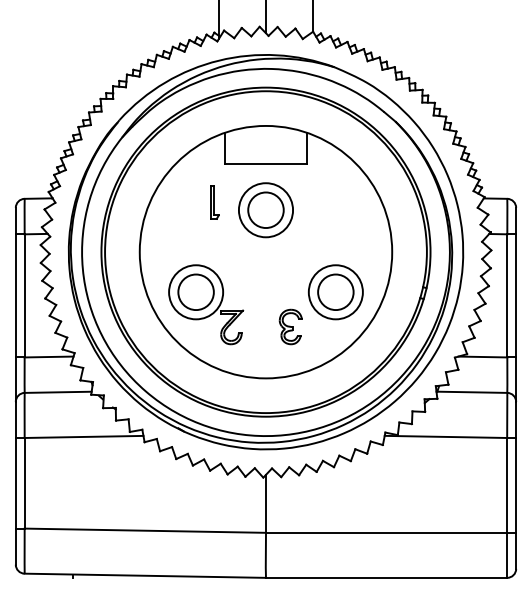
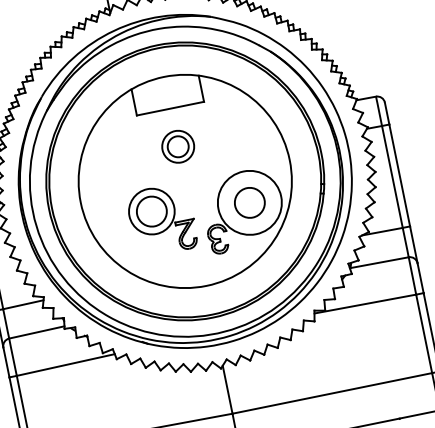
part: (214, 202) -> (134, 148), removed
part: (265, 210) -> (177, 147), size x0.7
circle: (335, 292) -> (249, 203), size x1.4
part: (206, 304) -> (162, 219), moved

